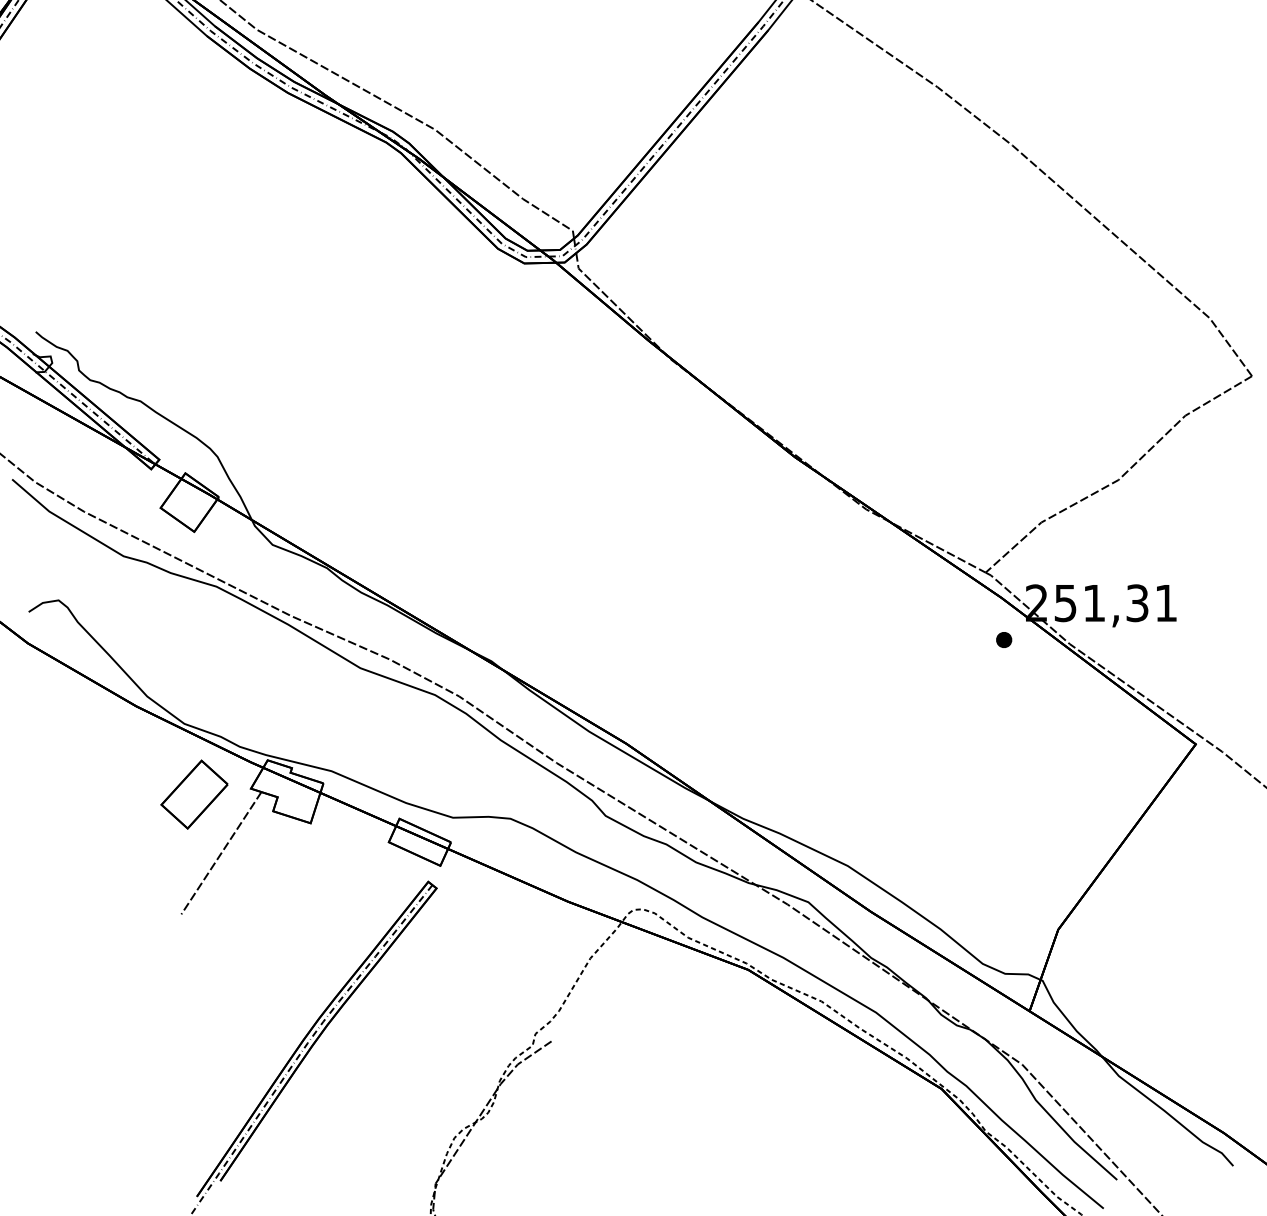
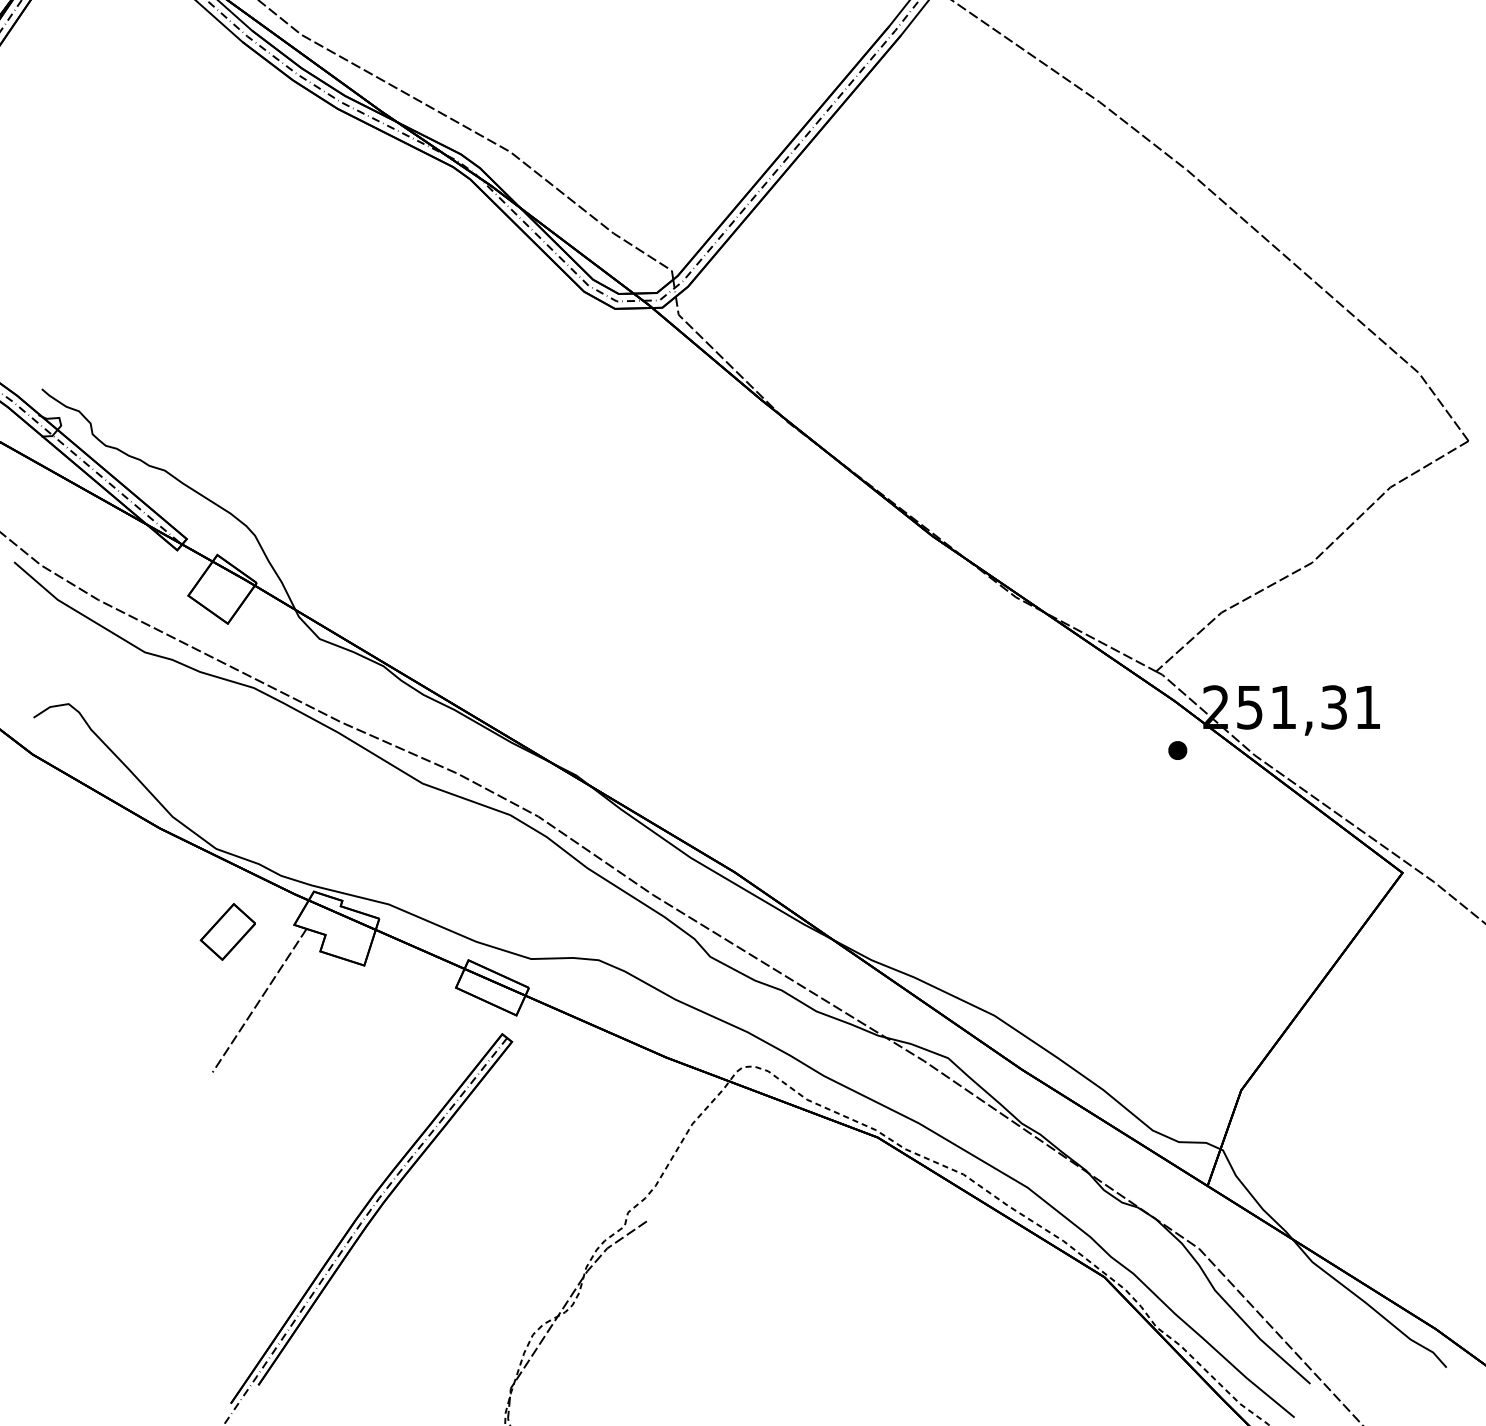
part: (194, 794) -> (227, 931), size x0.7

